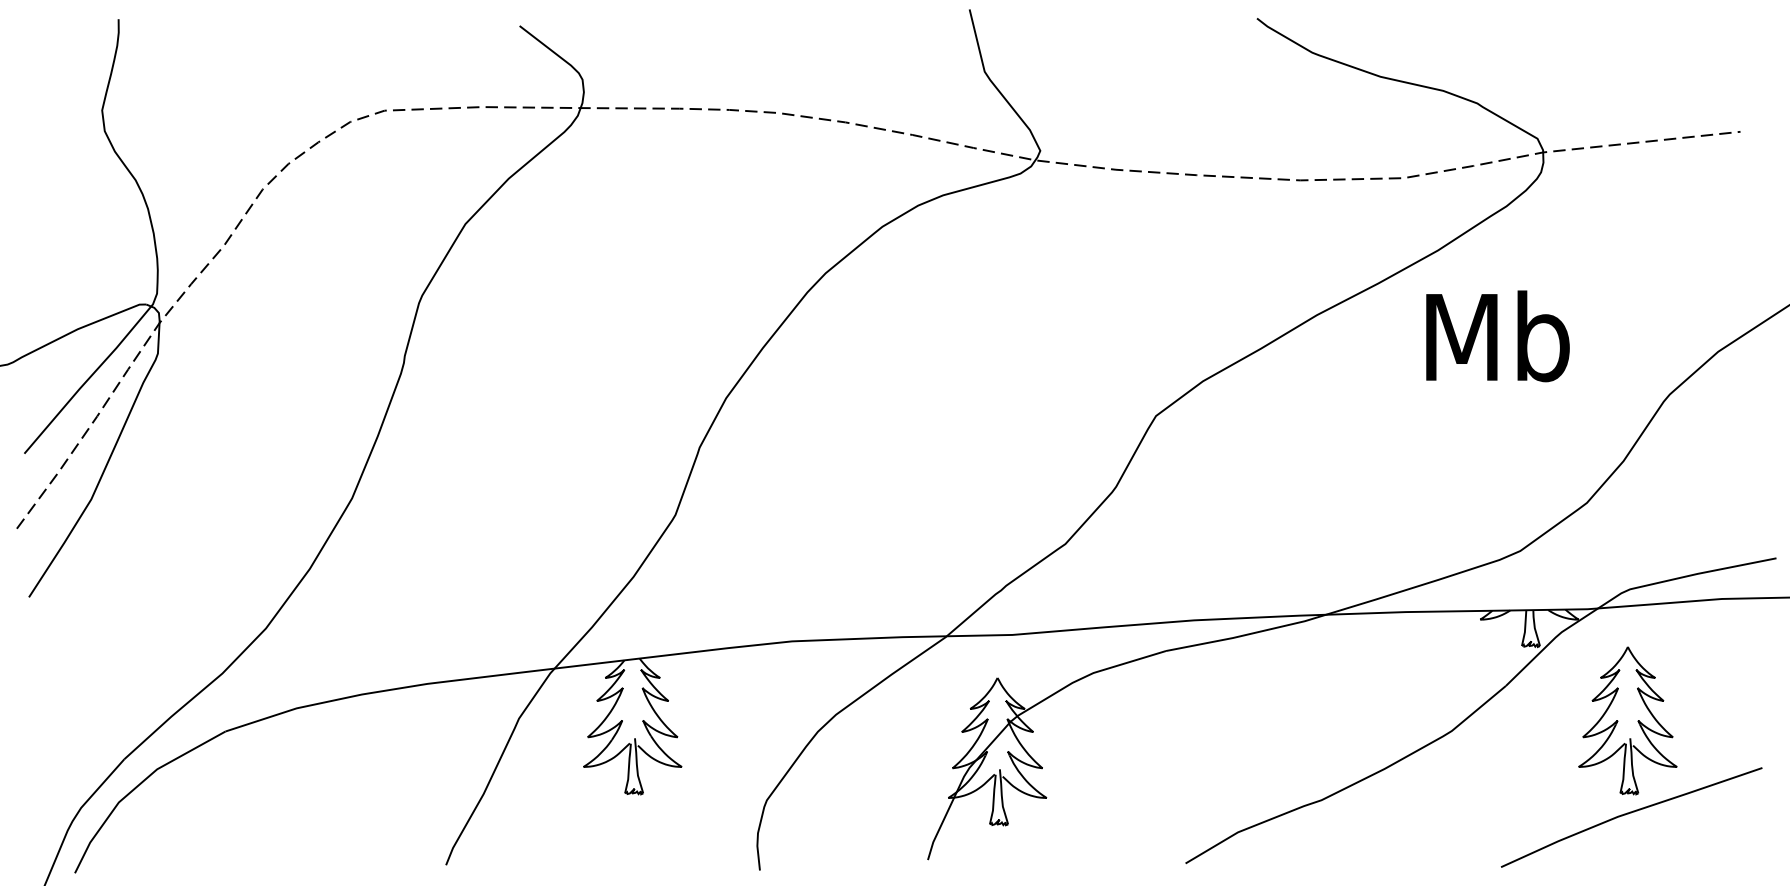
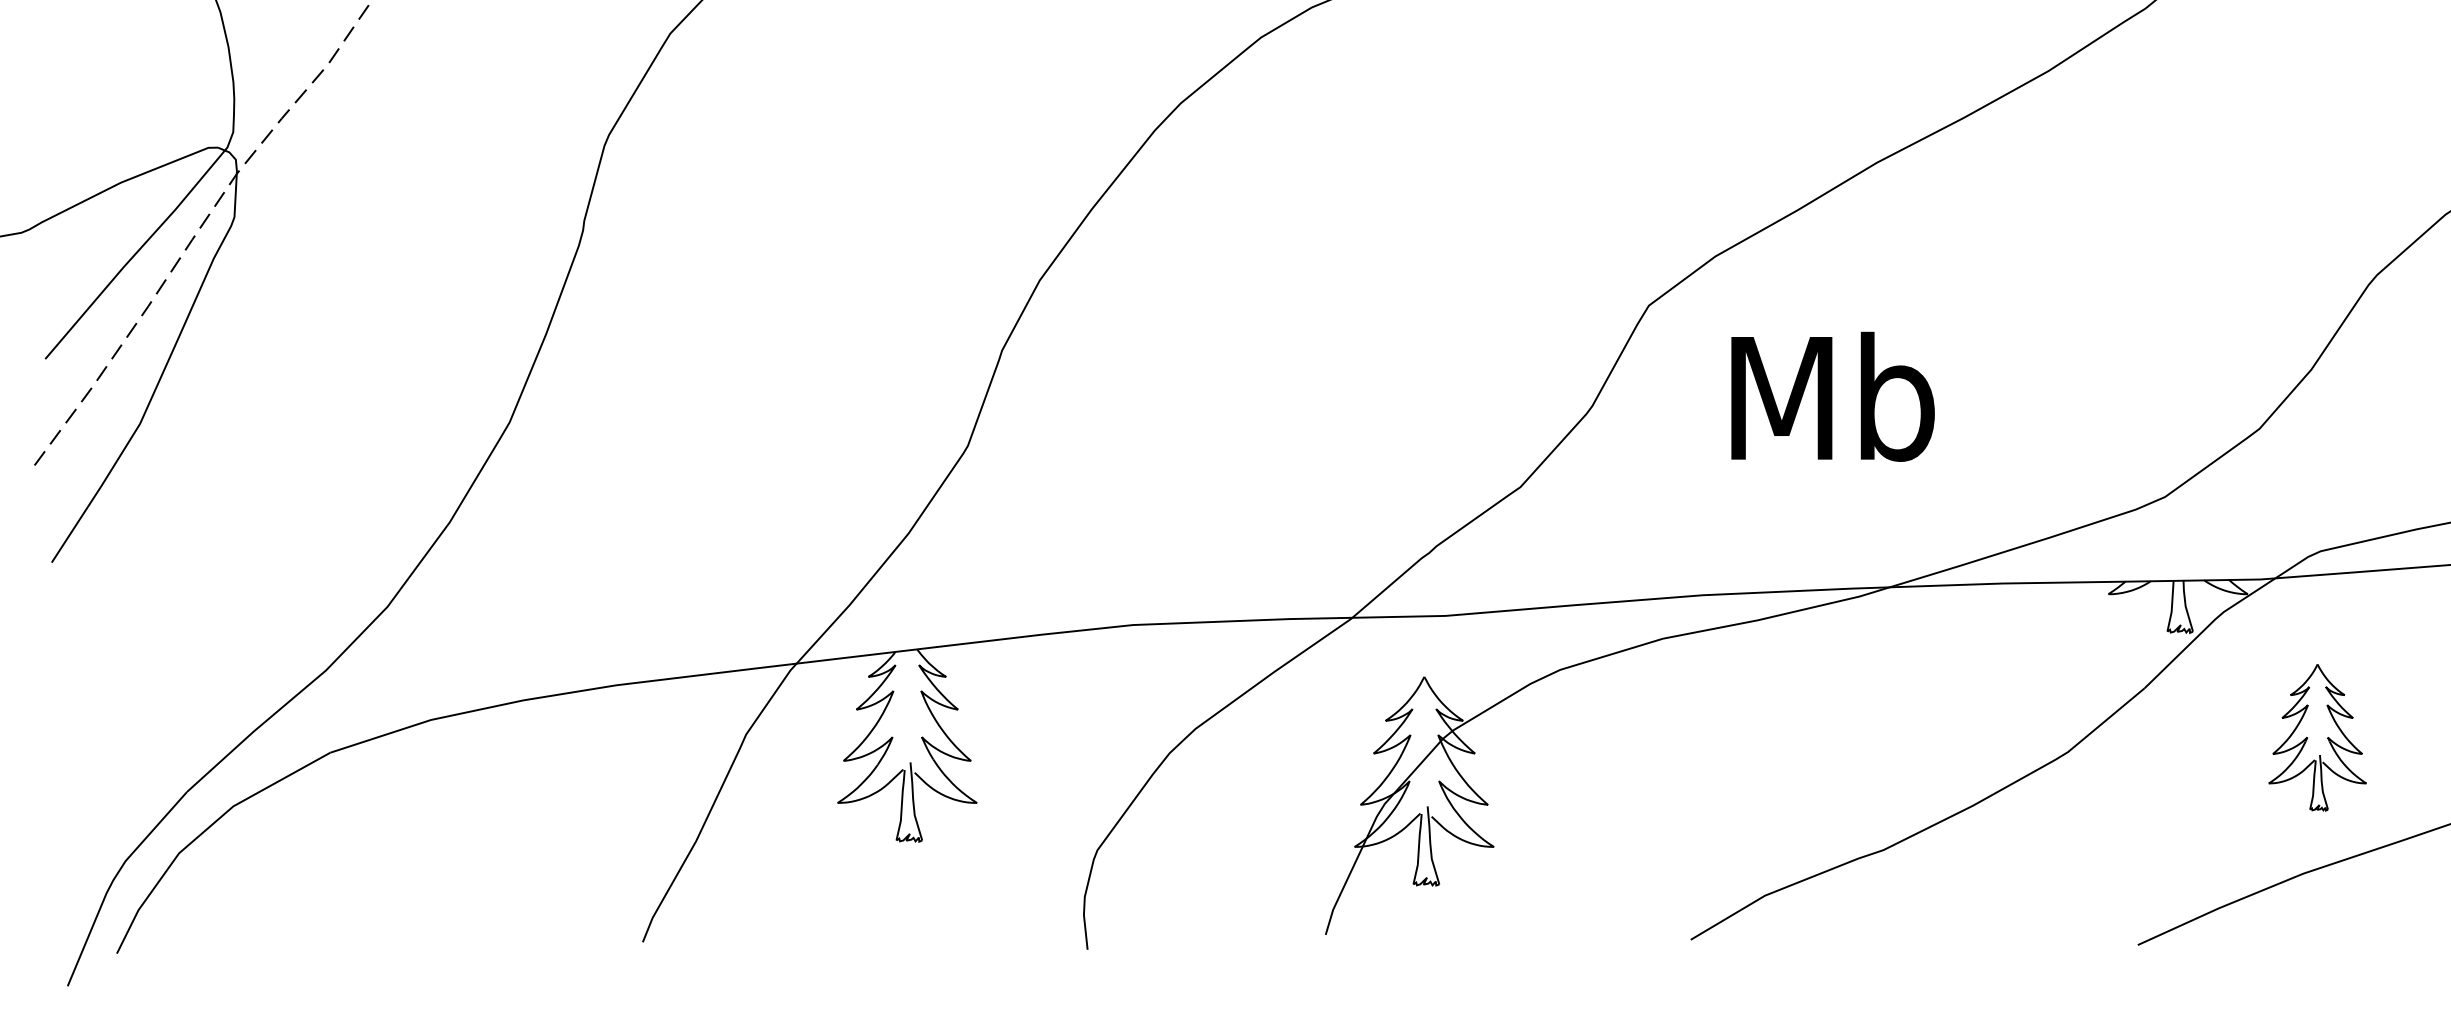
text: (1497, 336) -> (1832, 397), moved
part: (1627, 720) -> (2316, 737), size x0.7

